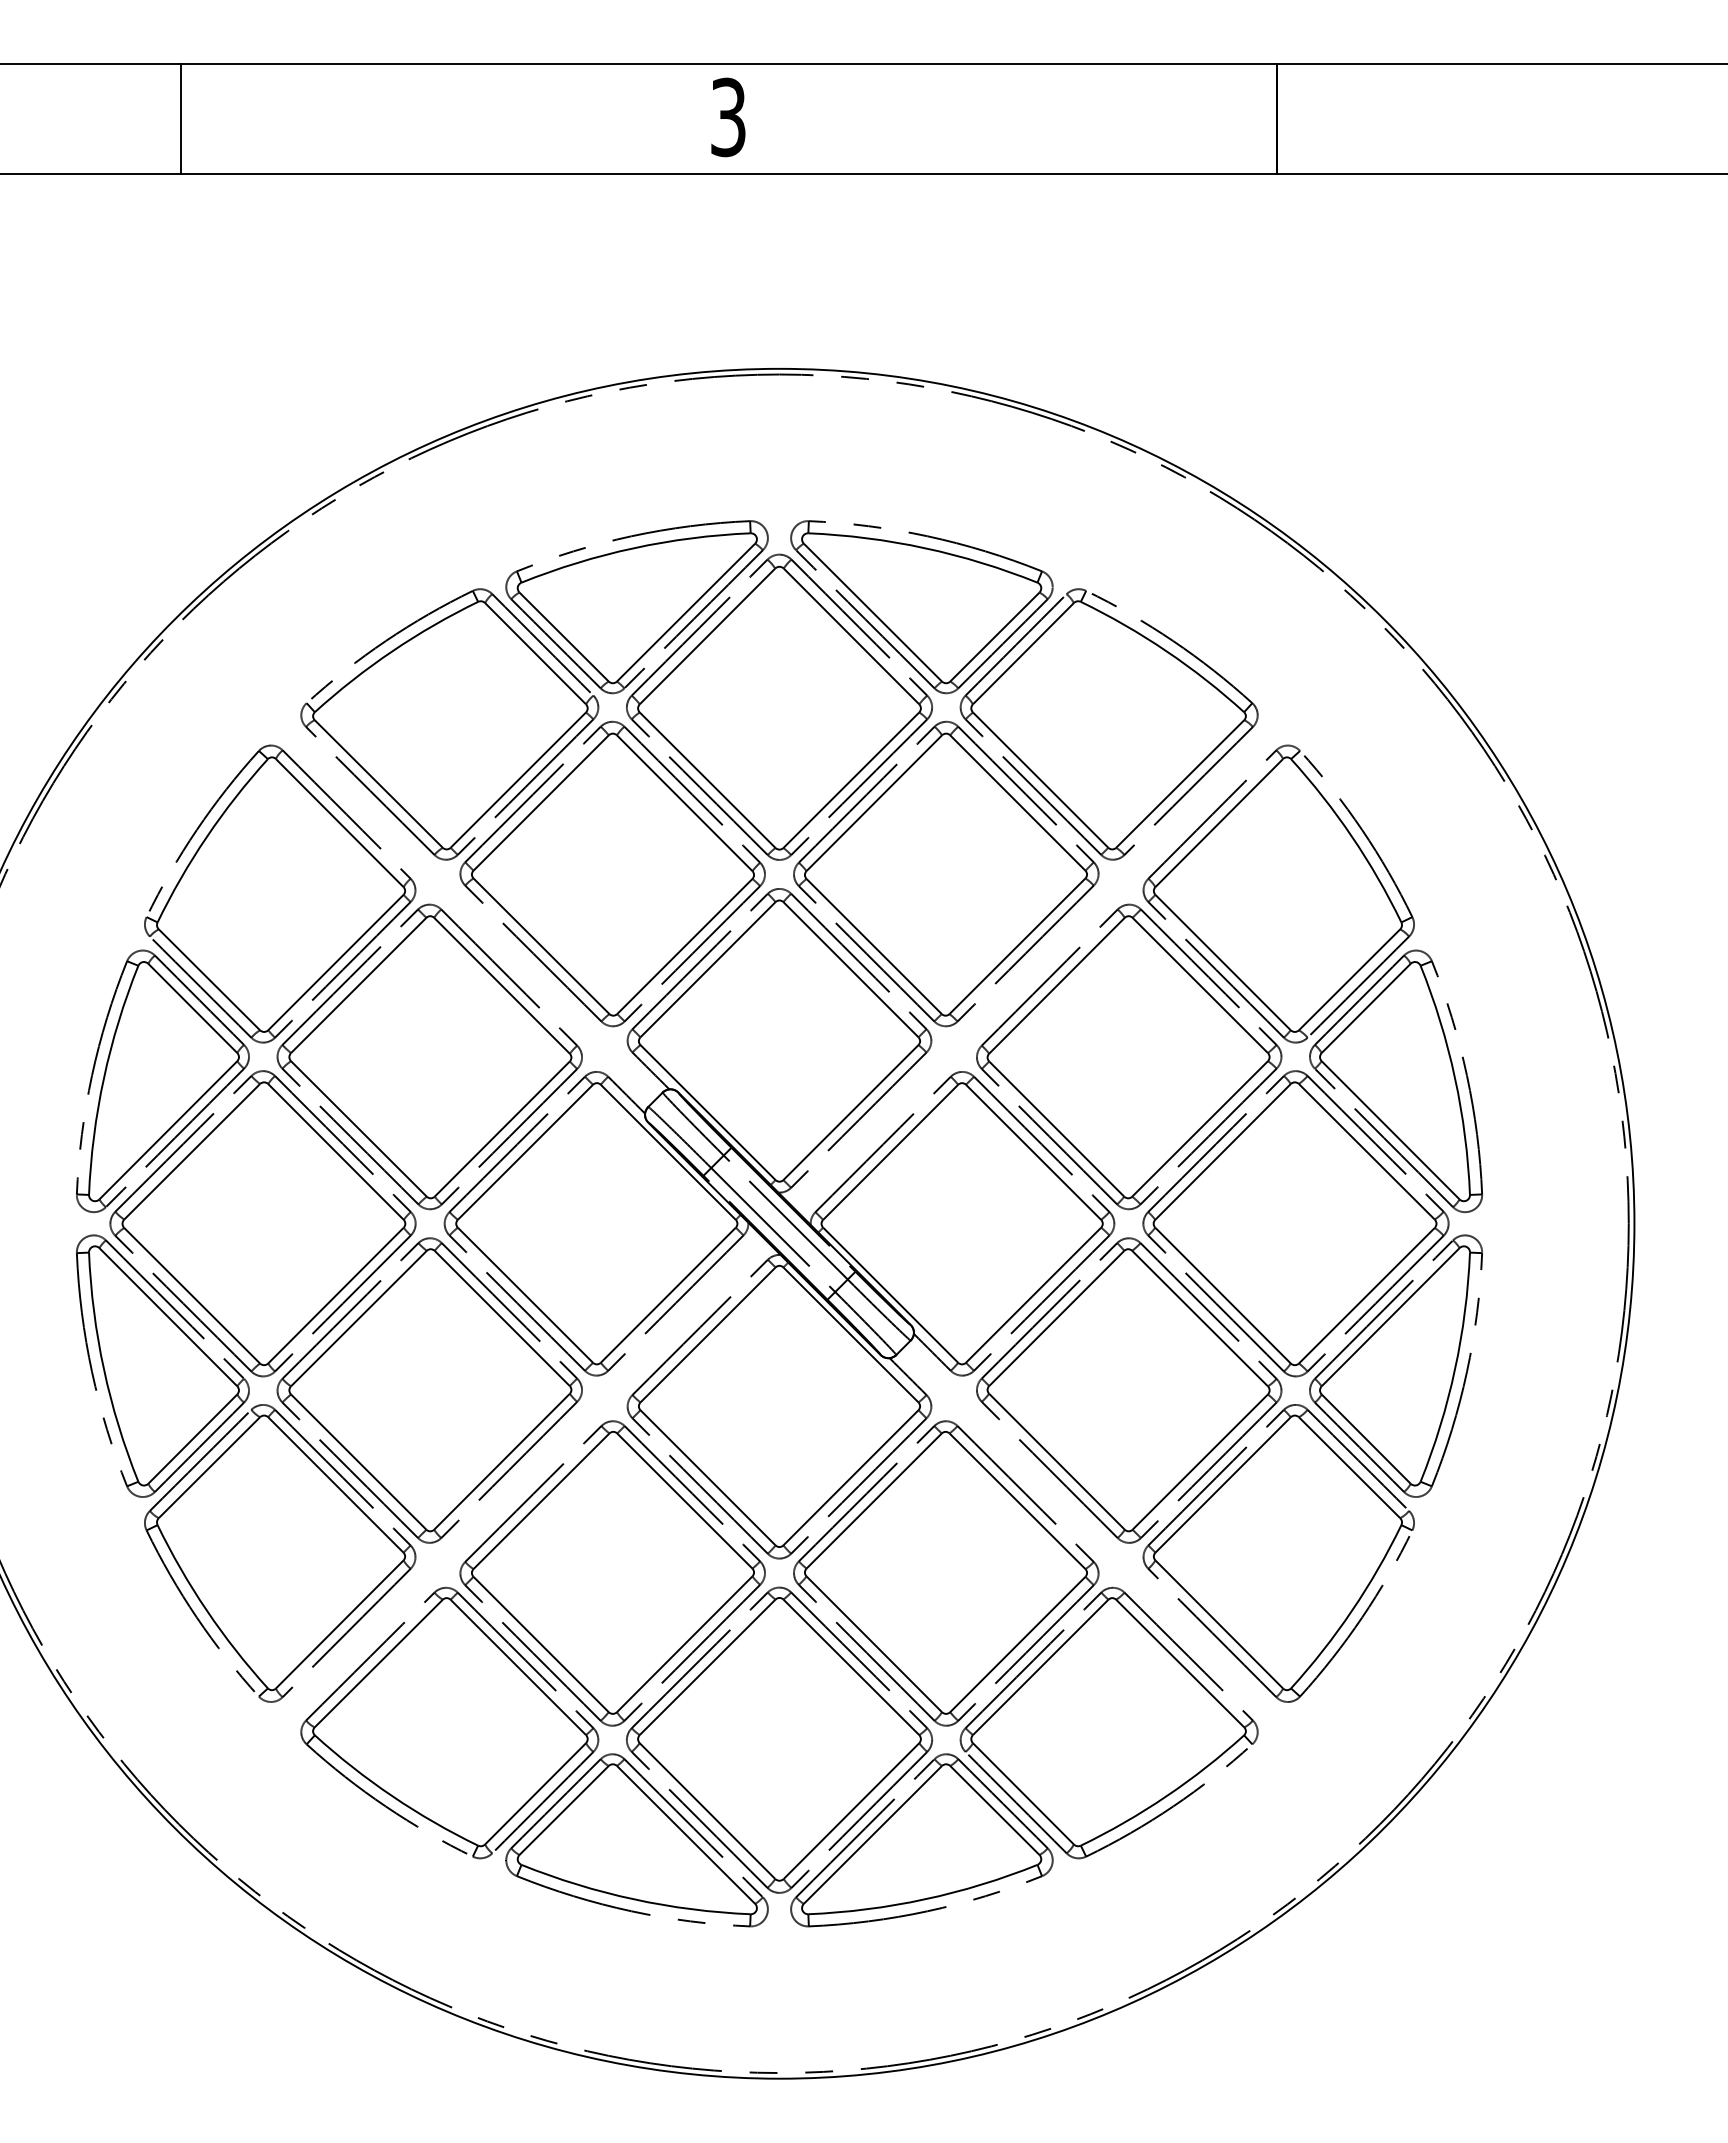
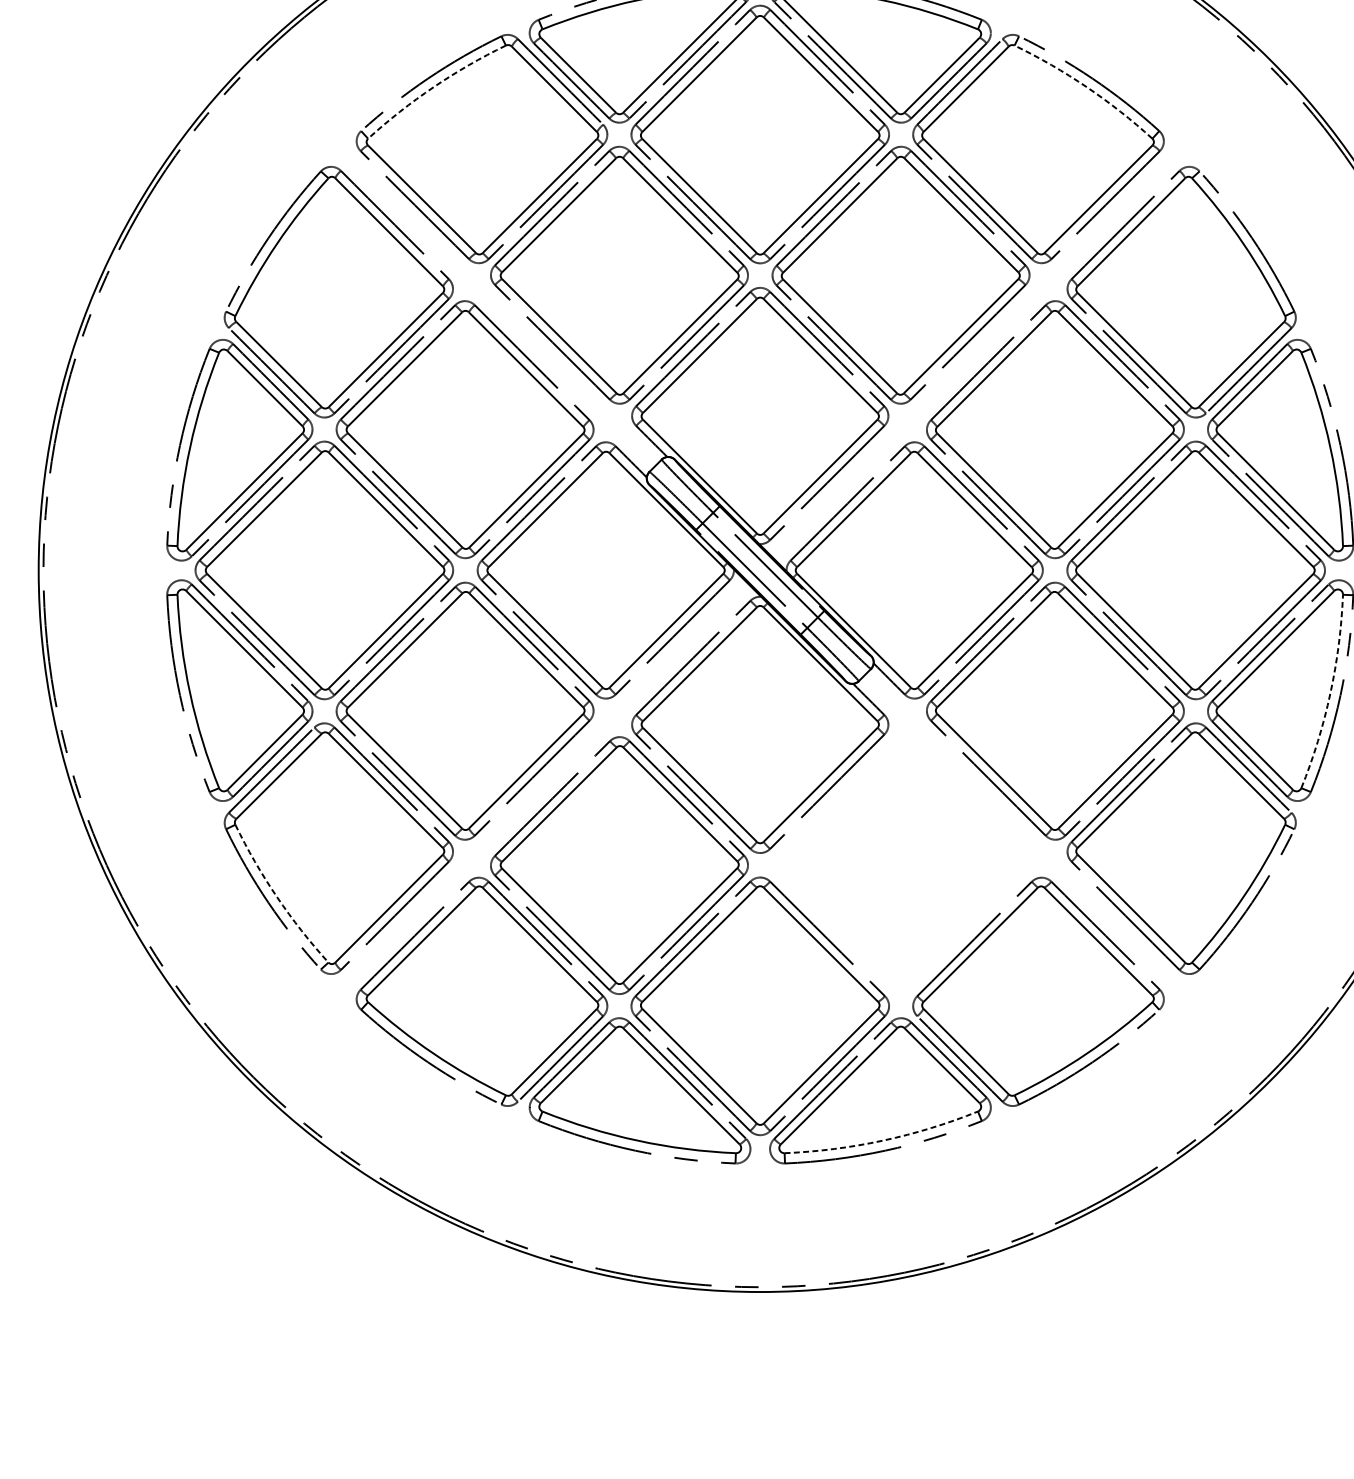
arc: (392, 651) -> (433, 87), solid -> dashed
arc: (1166, 651) -> (1086, 87), solid -> dashed
arc: (1455, 1369) -> (1330, 693), solid -> dashed
part: (946, 1573) -> (901, 865), removed
arc: (206, 1610) -> (276, 896), solid -> dashed
arc: (925, 1899) -> (883, 1140), solid -> dashed

